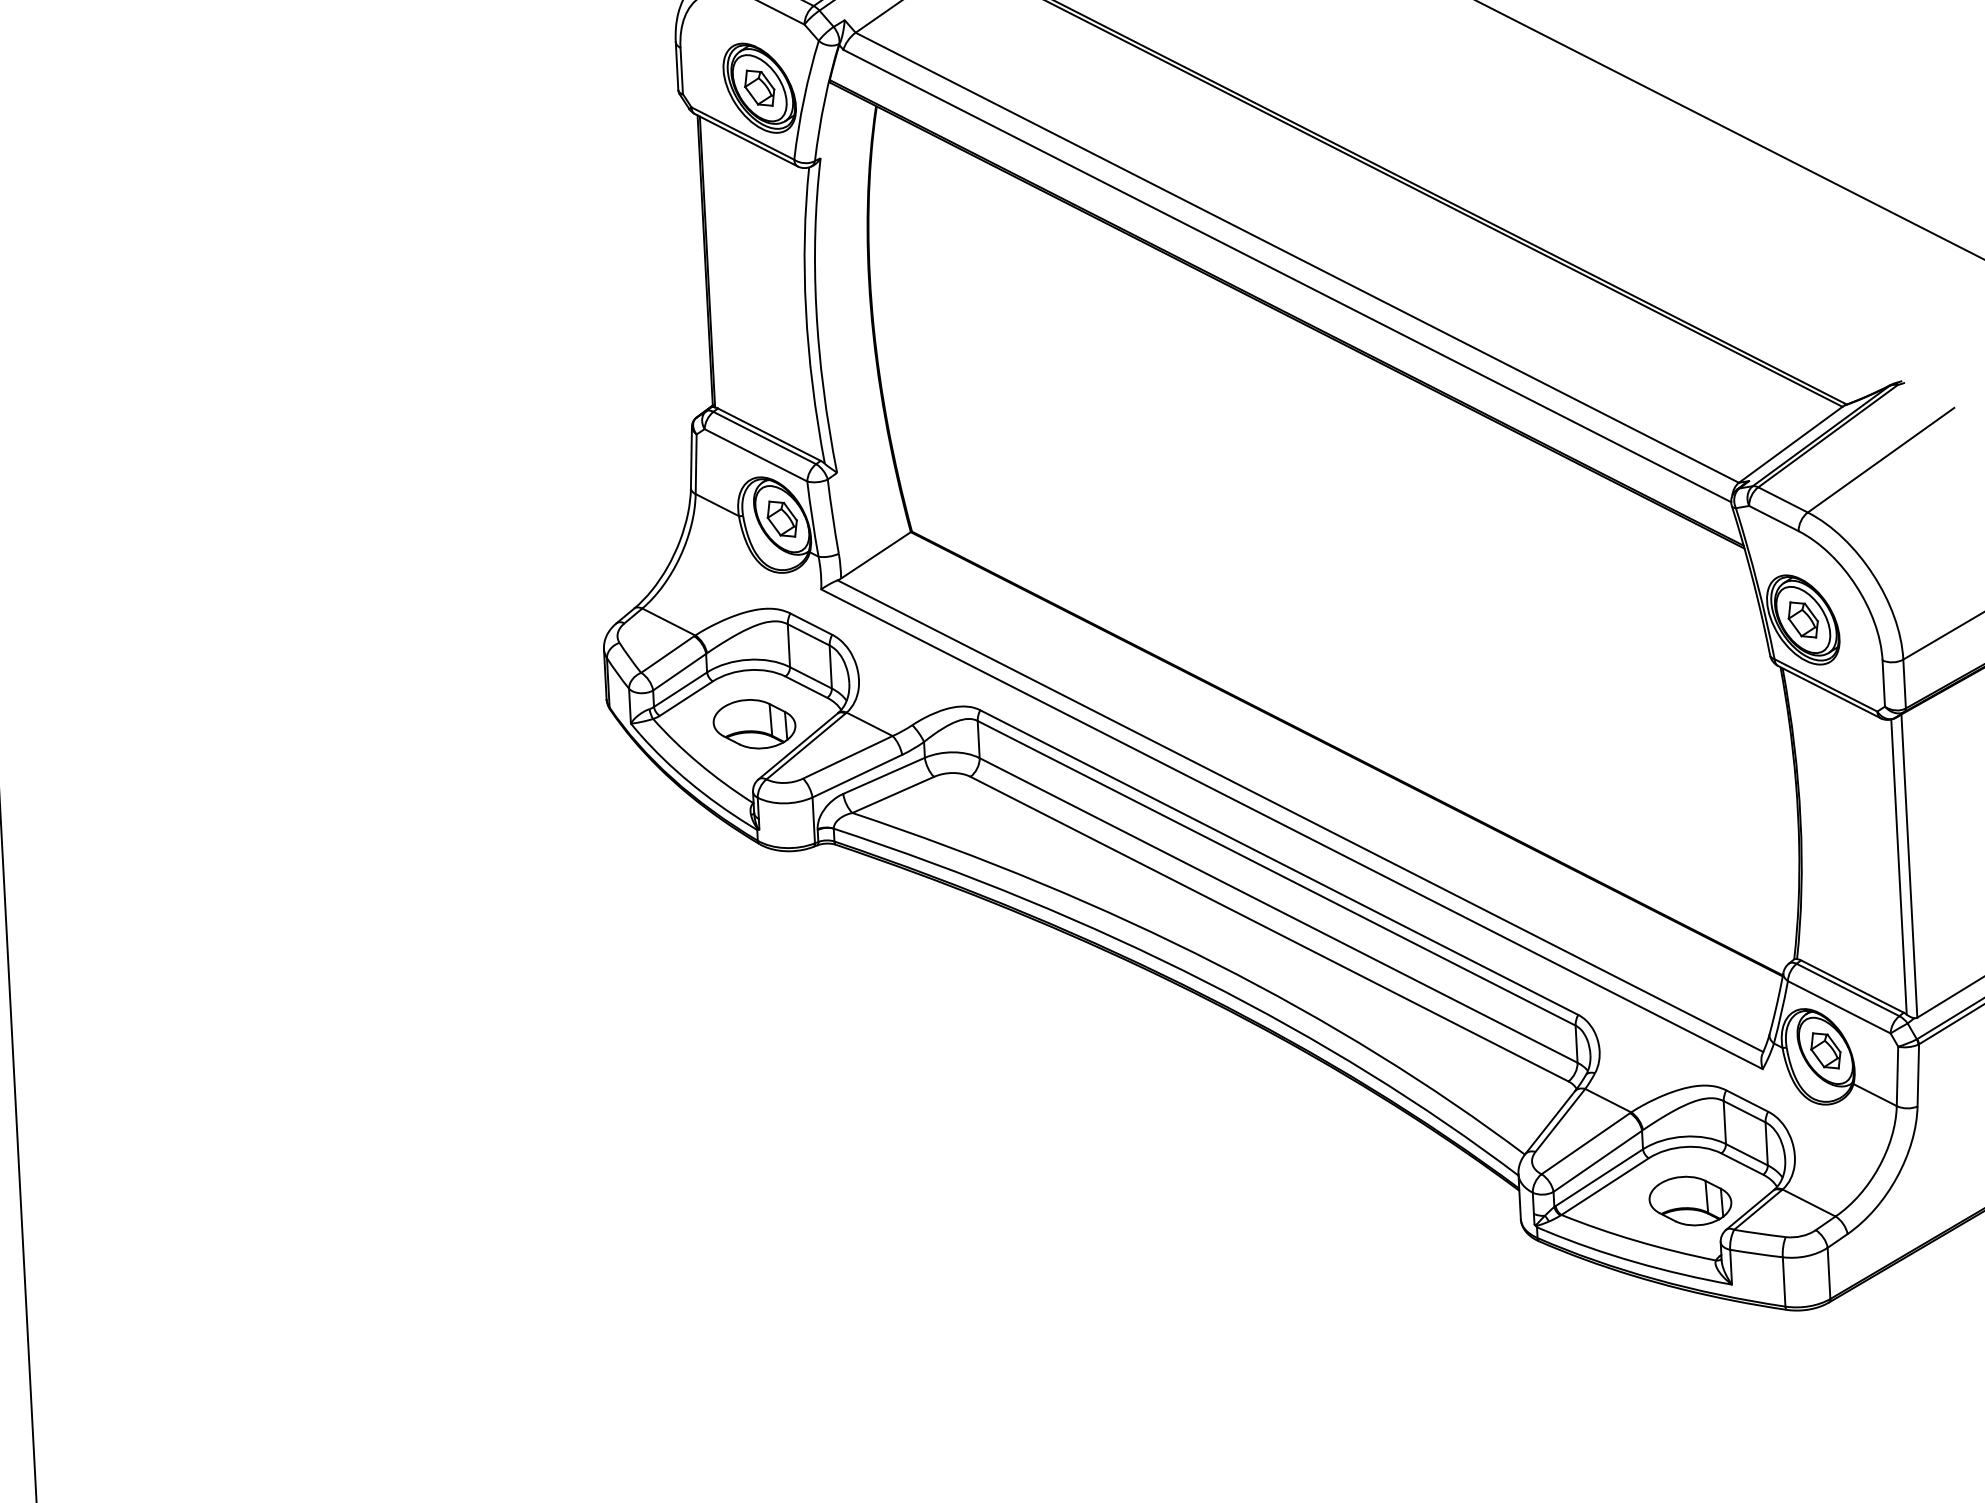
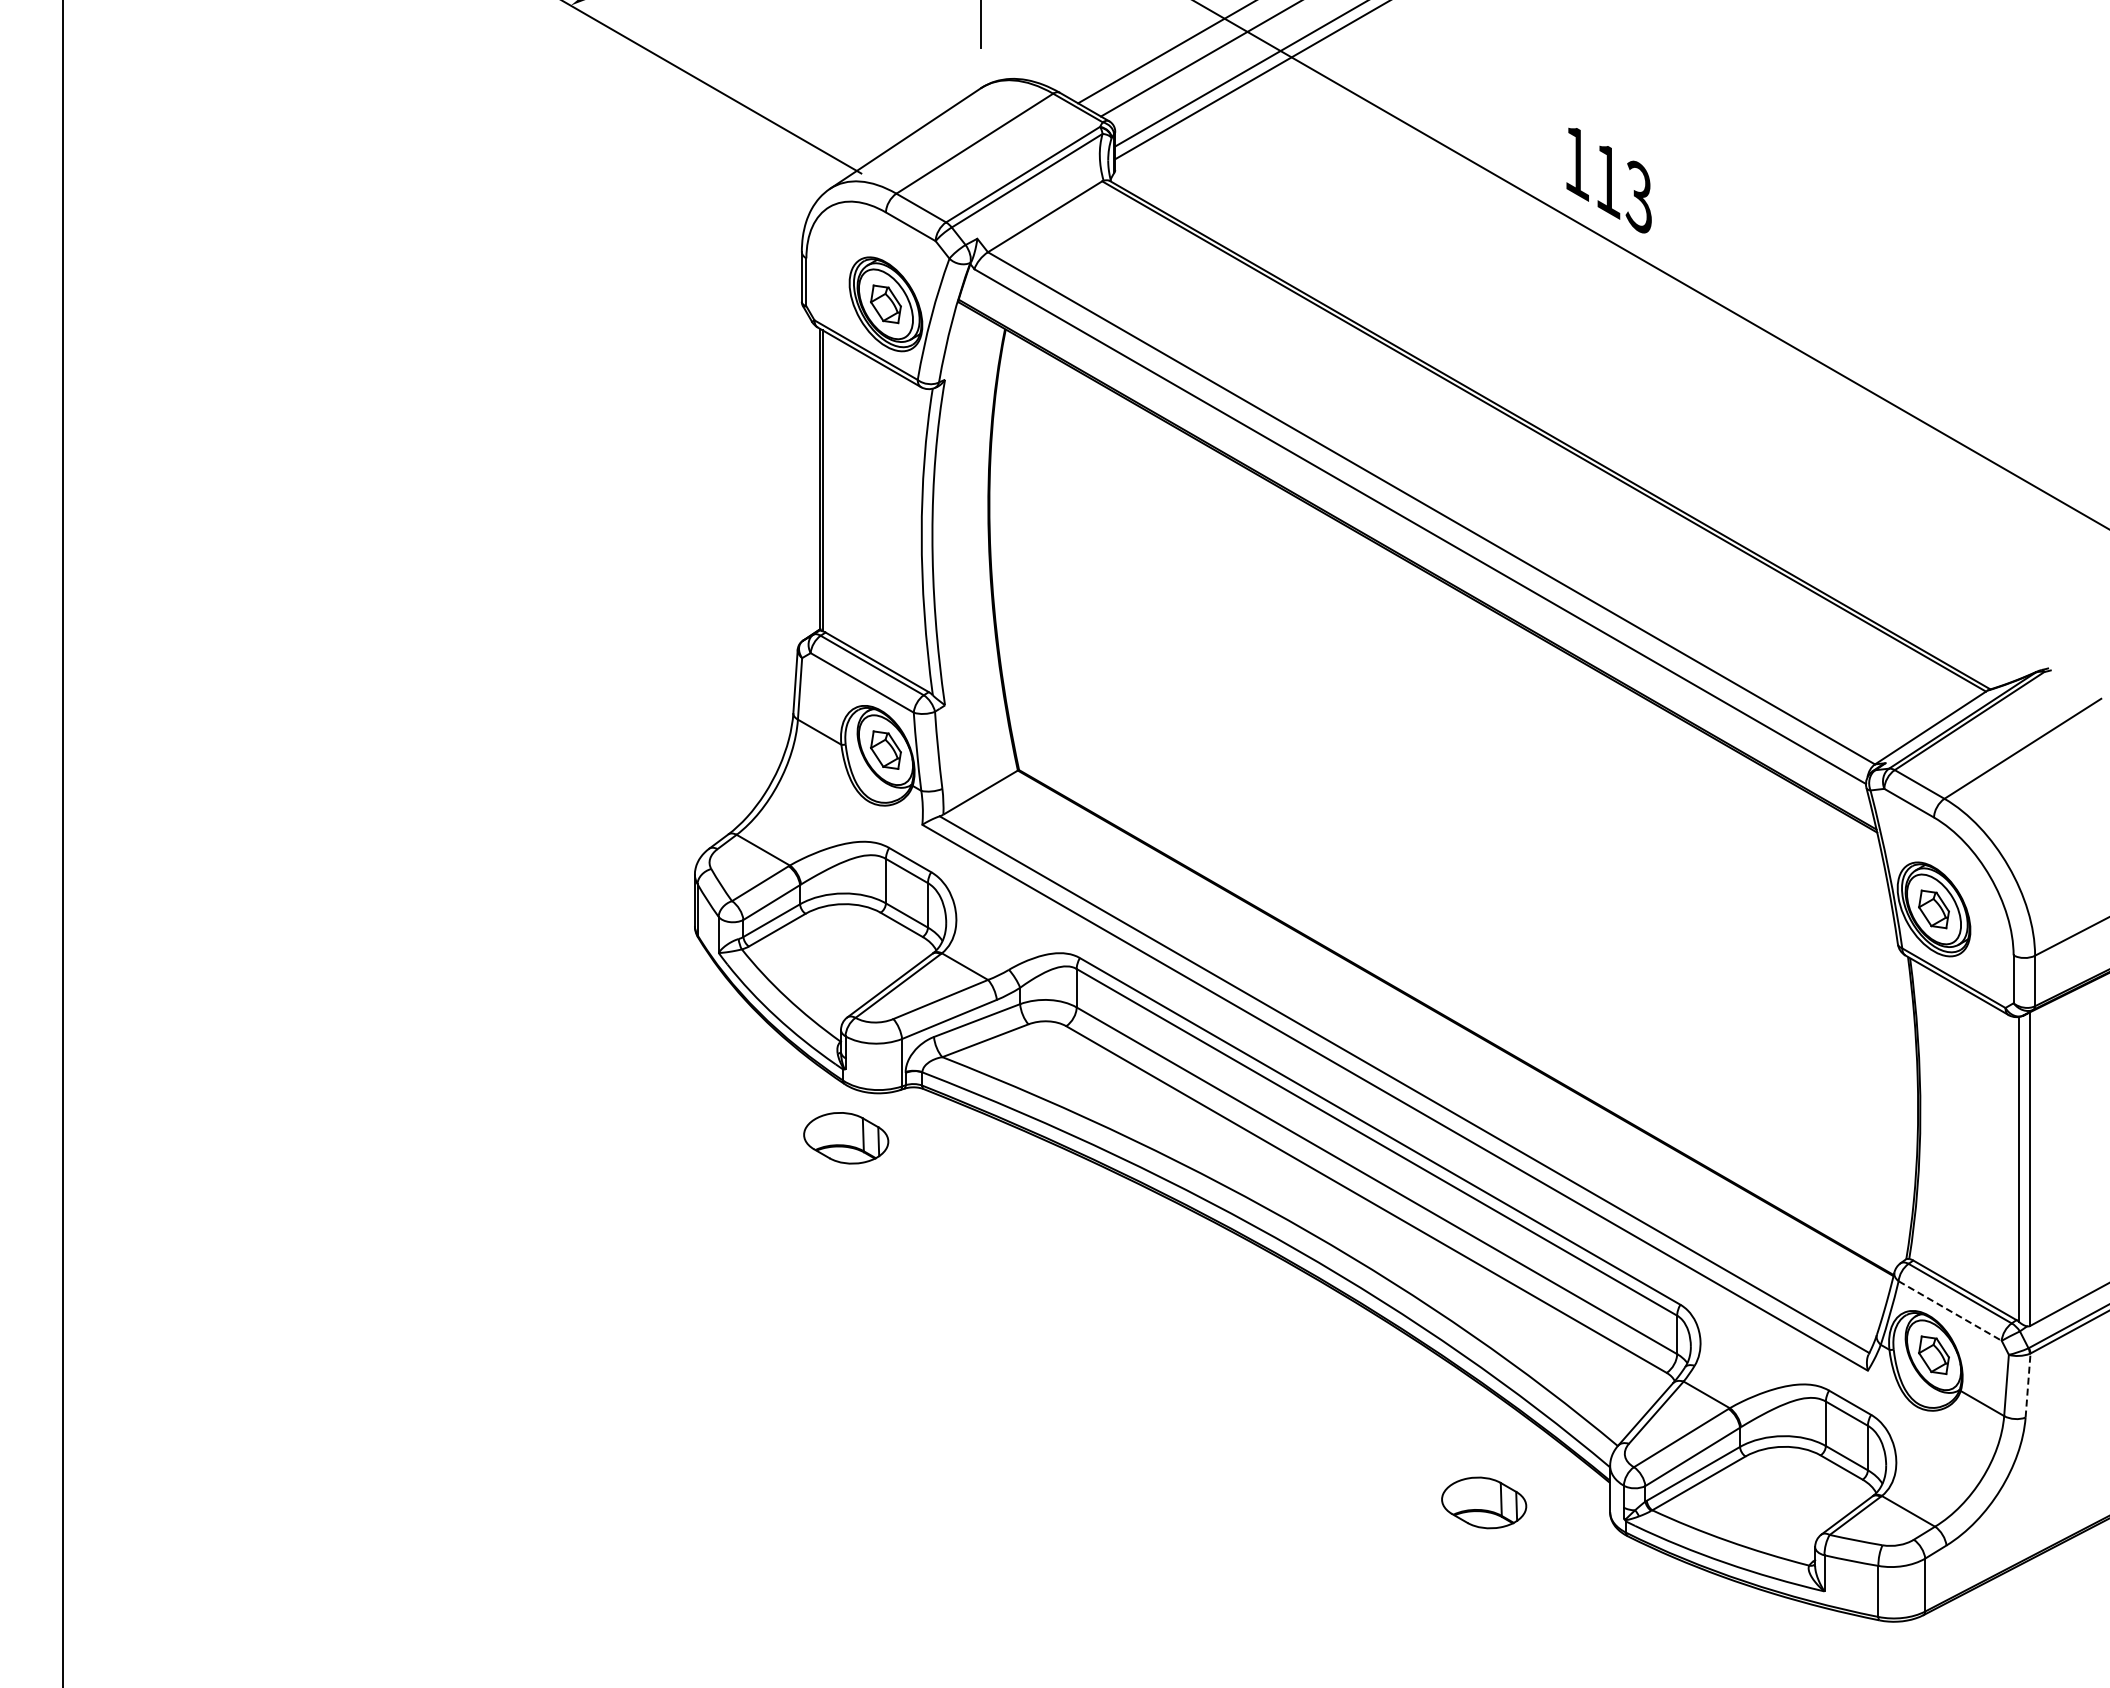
part: (754, 724) -> (846, 1138), moved
line: (1839, 1007) -> (1950, 1311), solid -> dashed
line: (1918, 1075) -> (2028, 1385), solid -> dashed
part: (1690, 1200) -> (1484, 1502), moved

